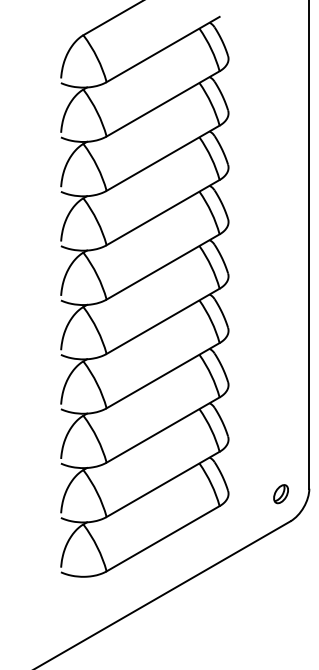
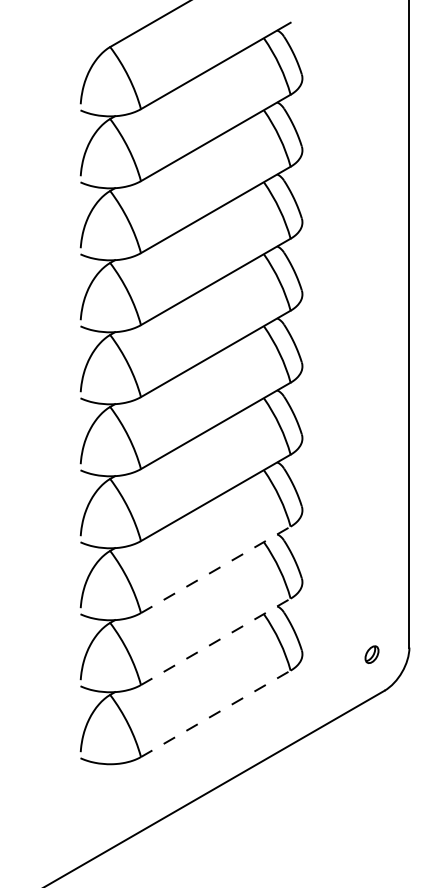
line: (163, 429) -> (216, 569), solid -> dashed
line: (163, 484) -> (216, 641), solid -> dashed
part: (280, 493) -> (371, 654), size x0.7
line: (163, 538) -> (216, 713), solid -> dashed

